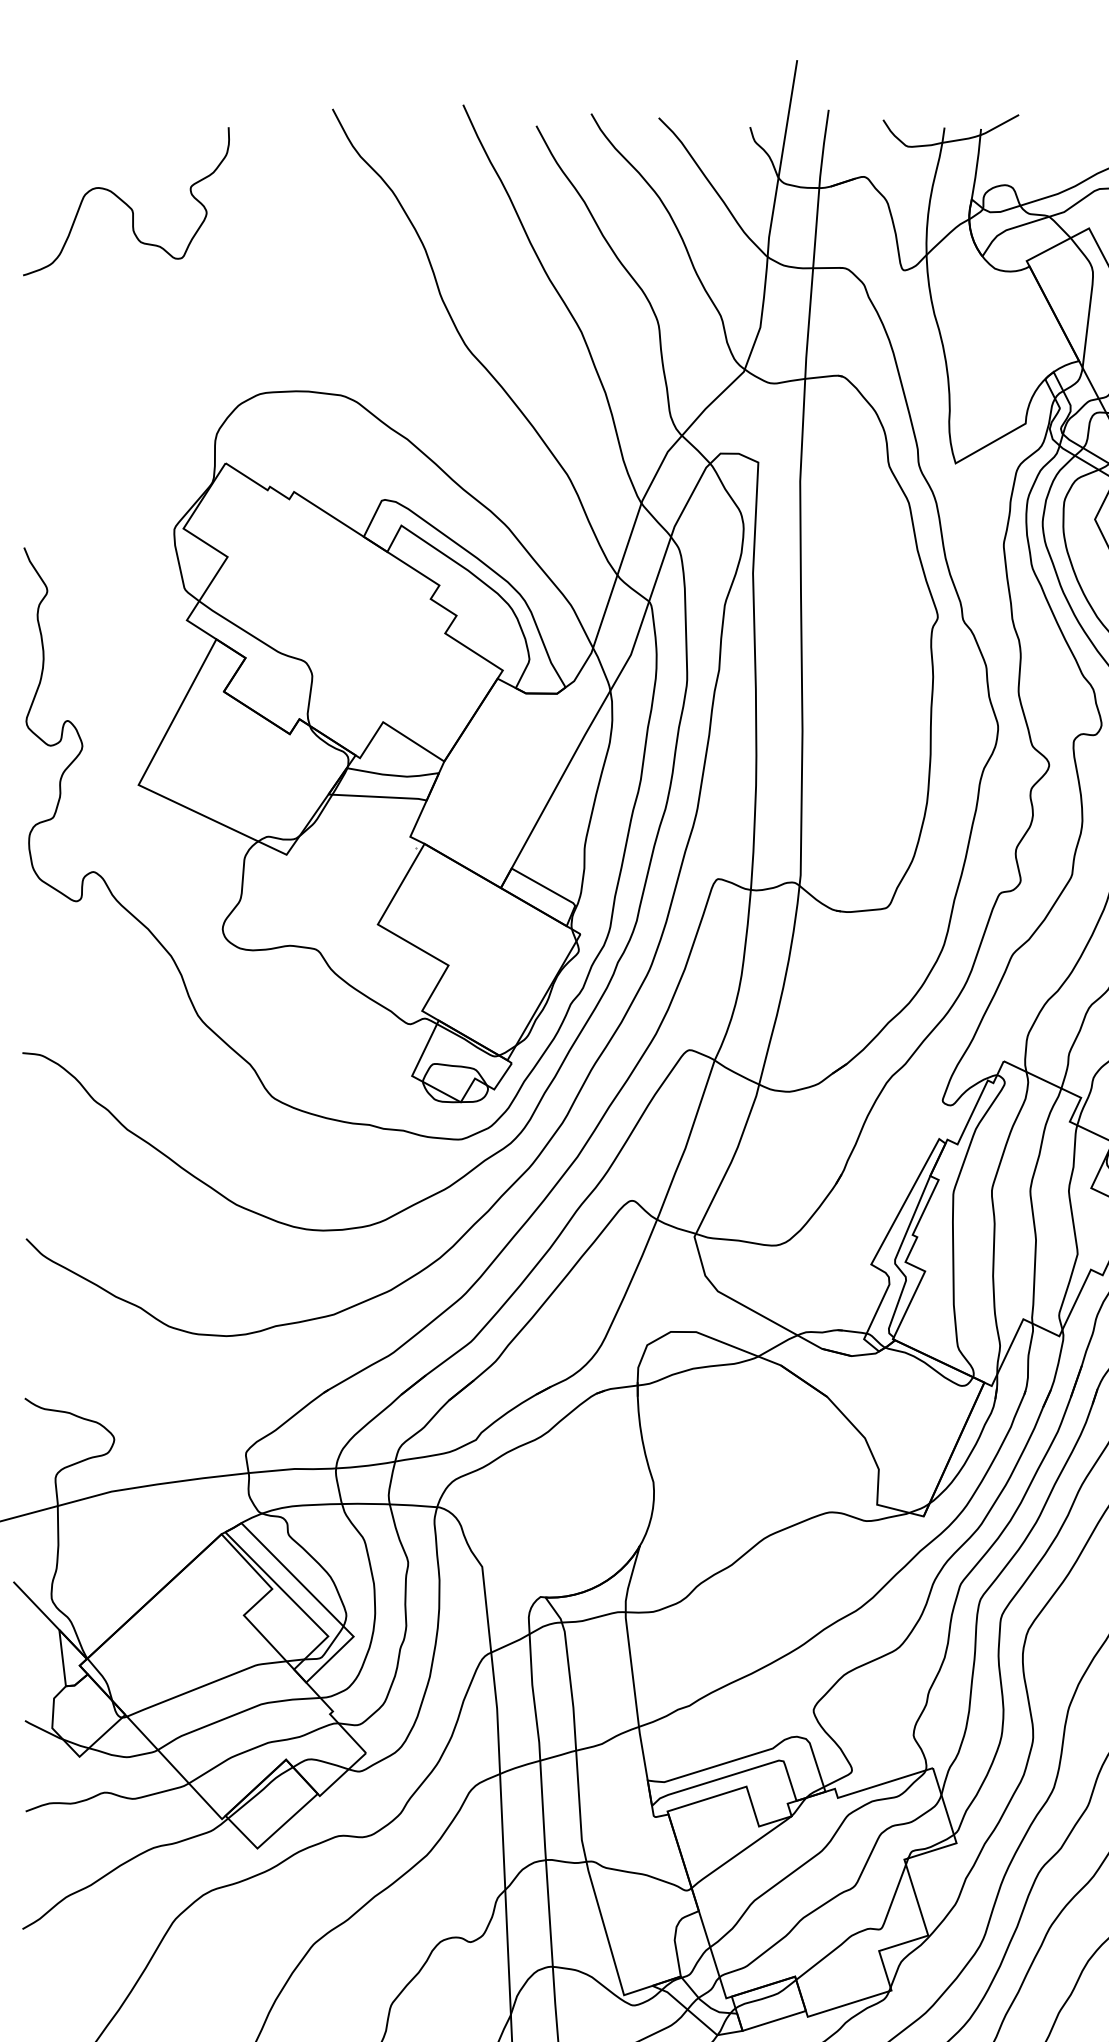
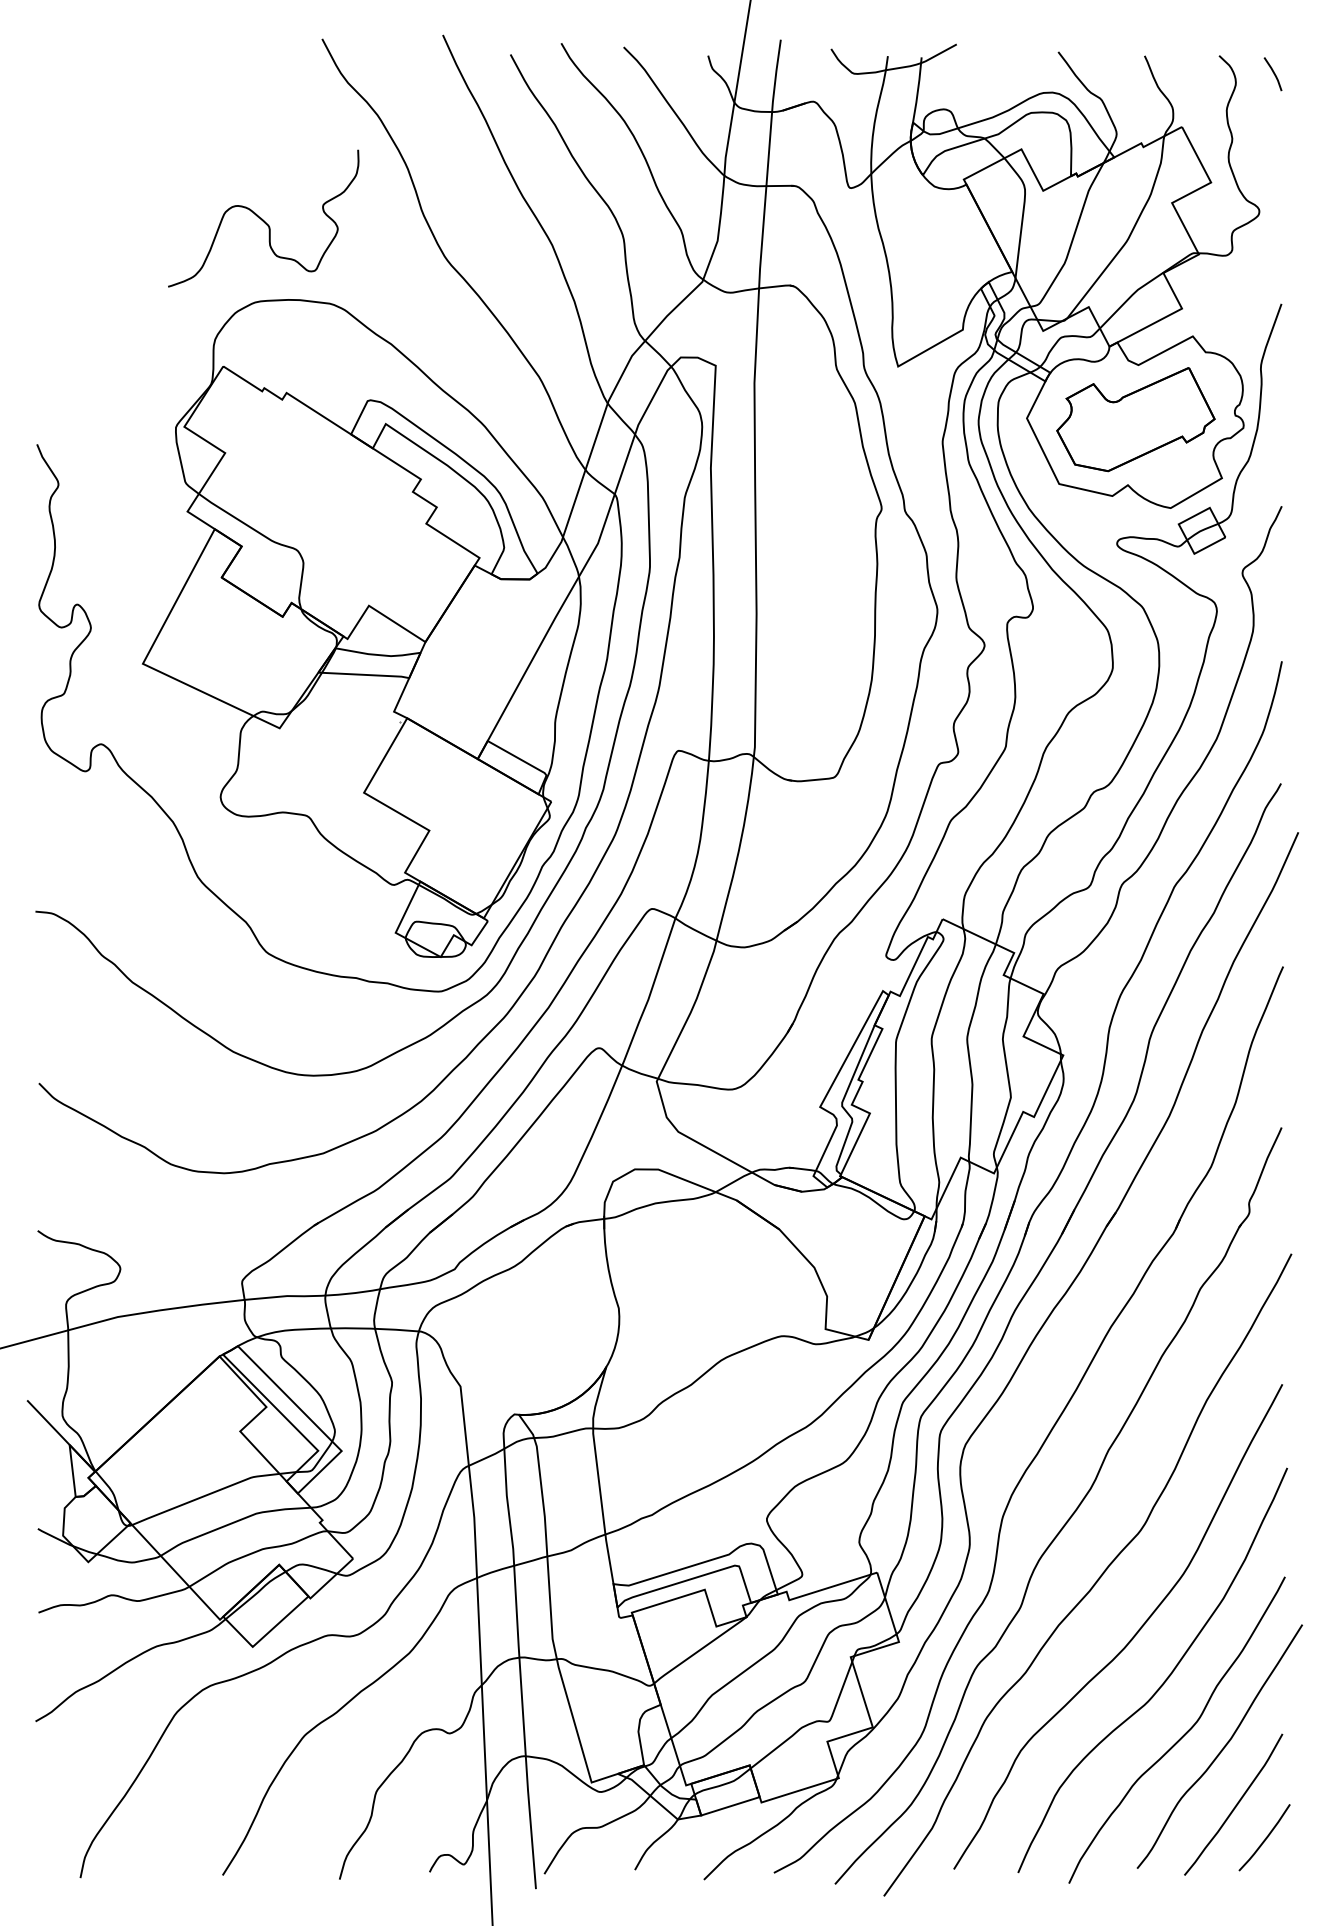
curve: (125, 201) -> (262, 218), moved

